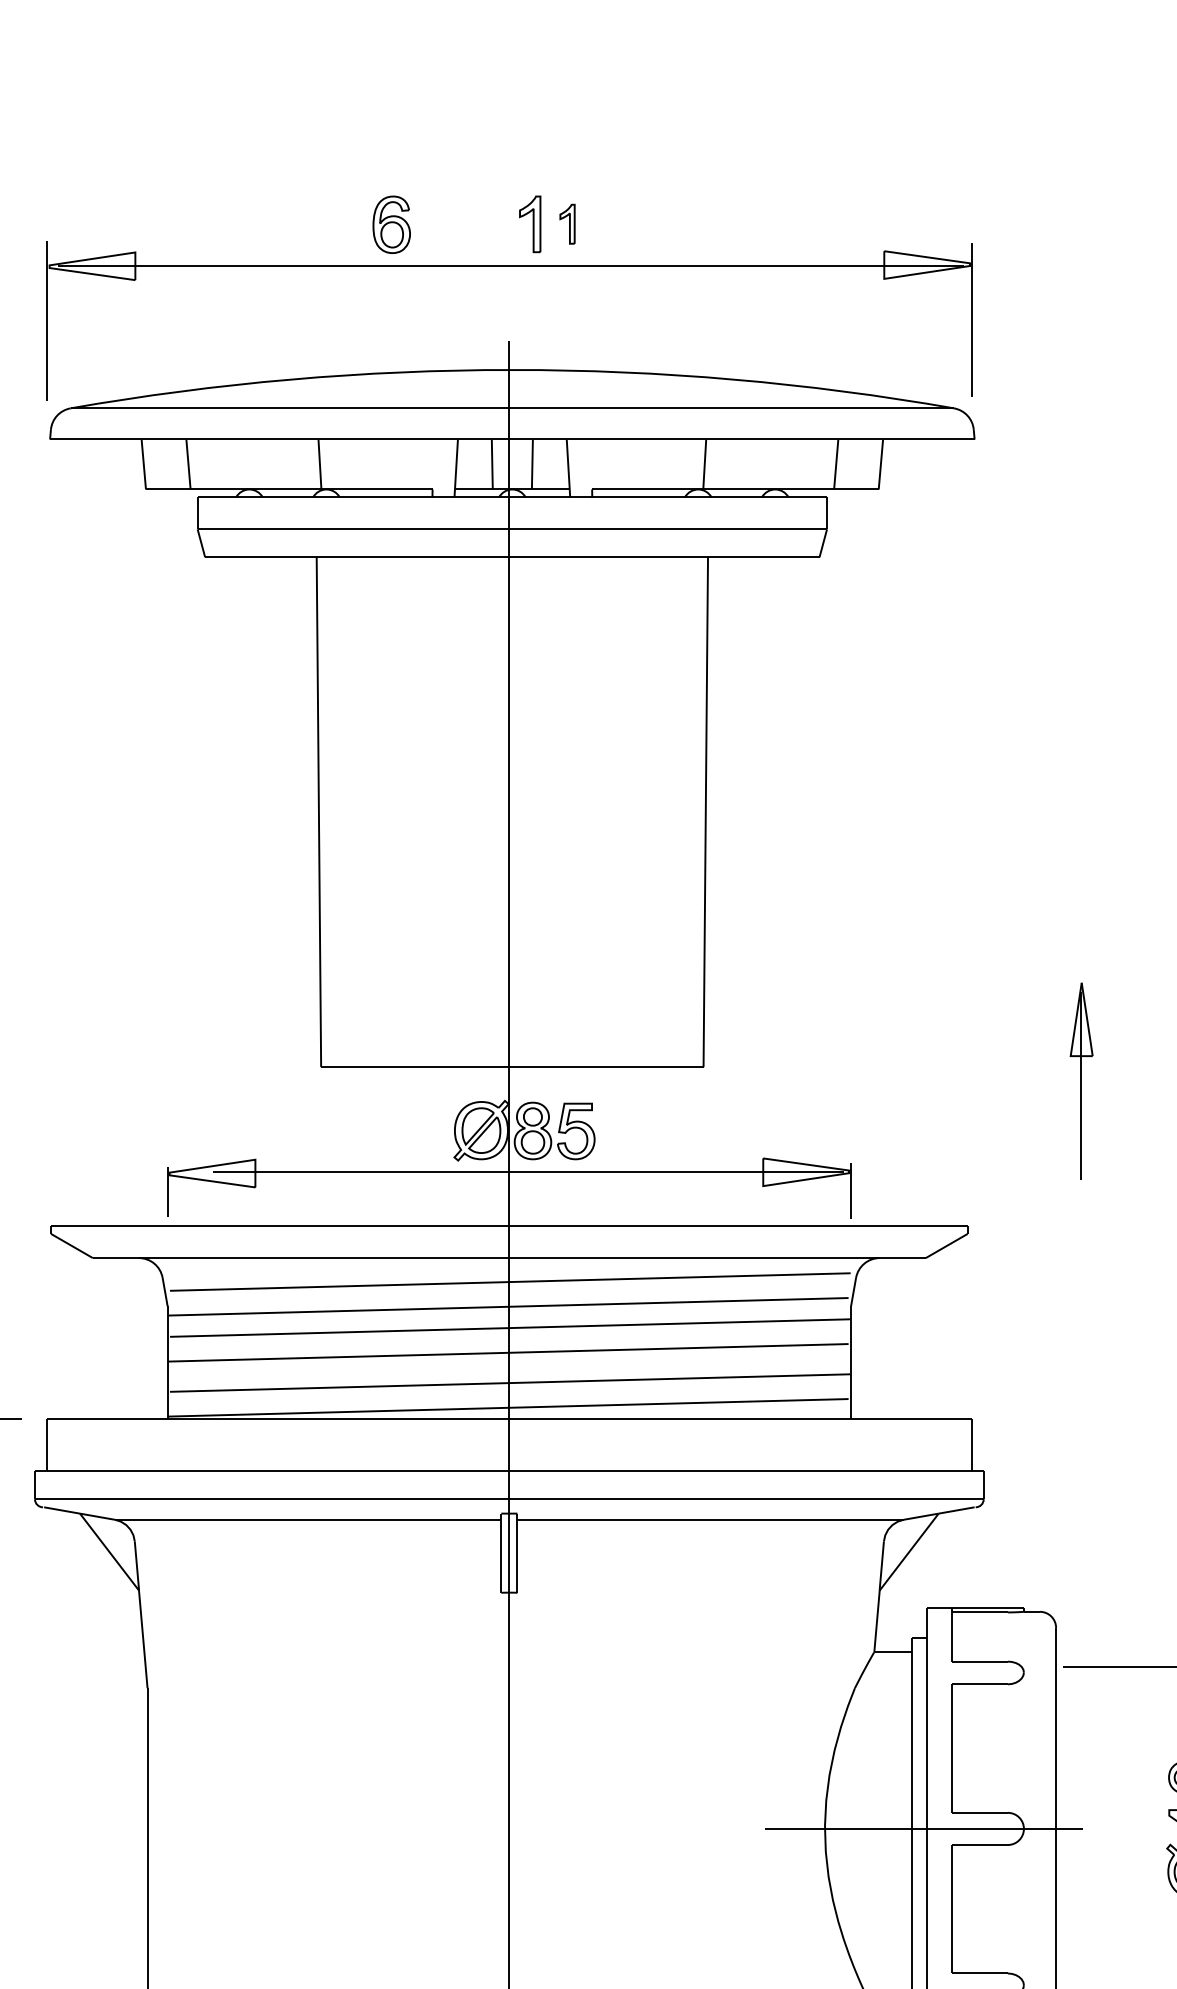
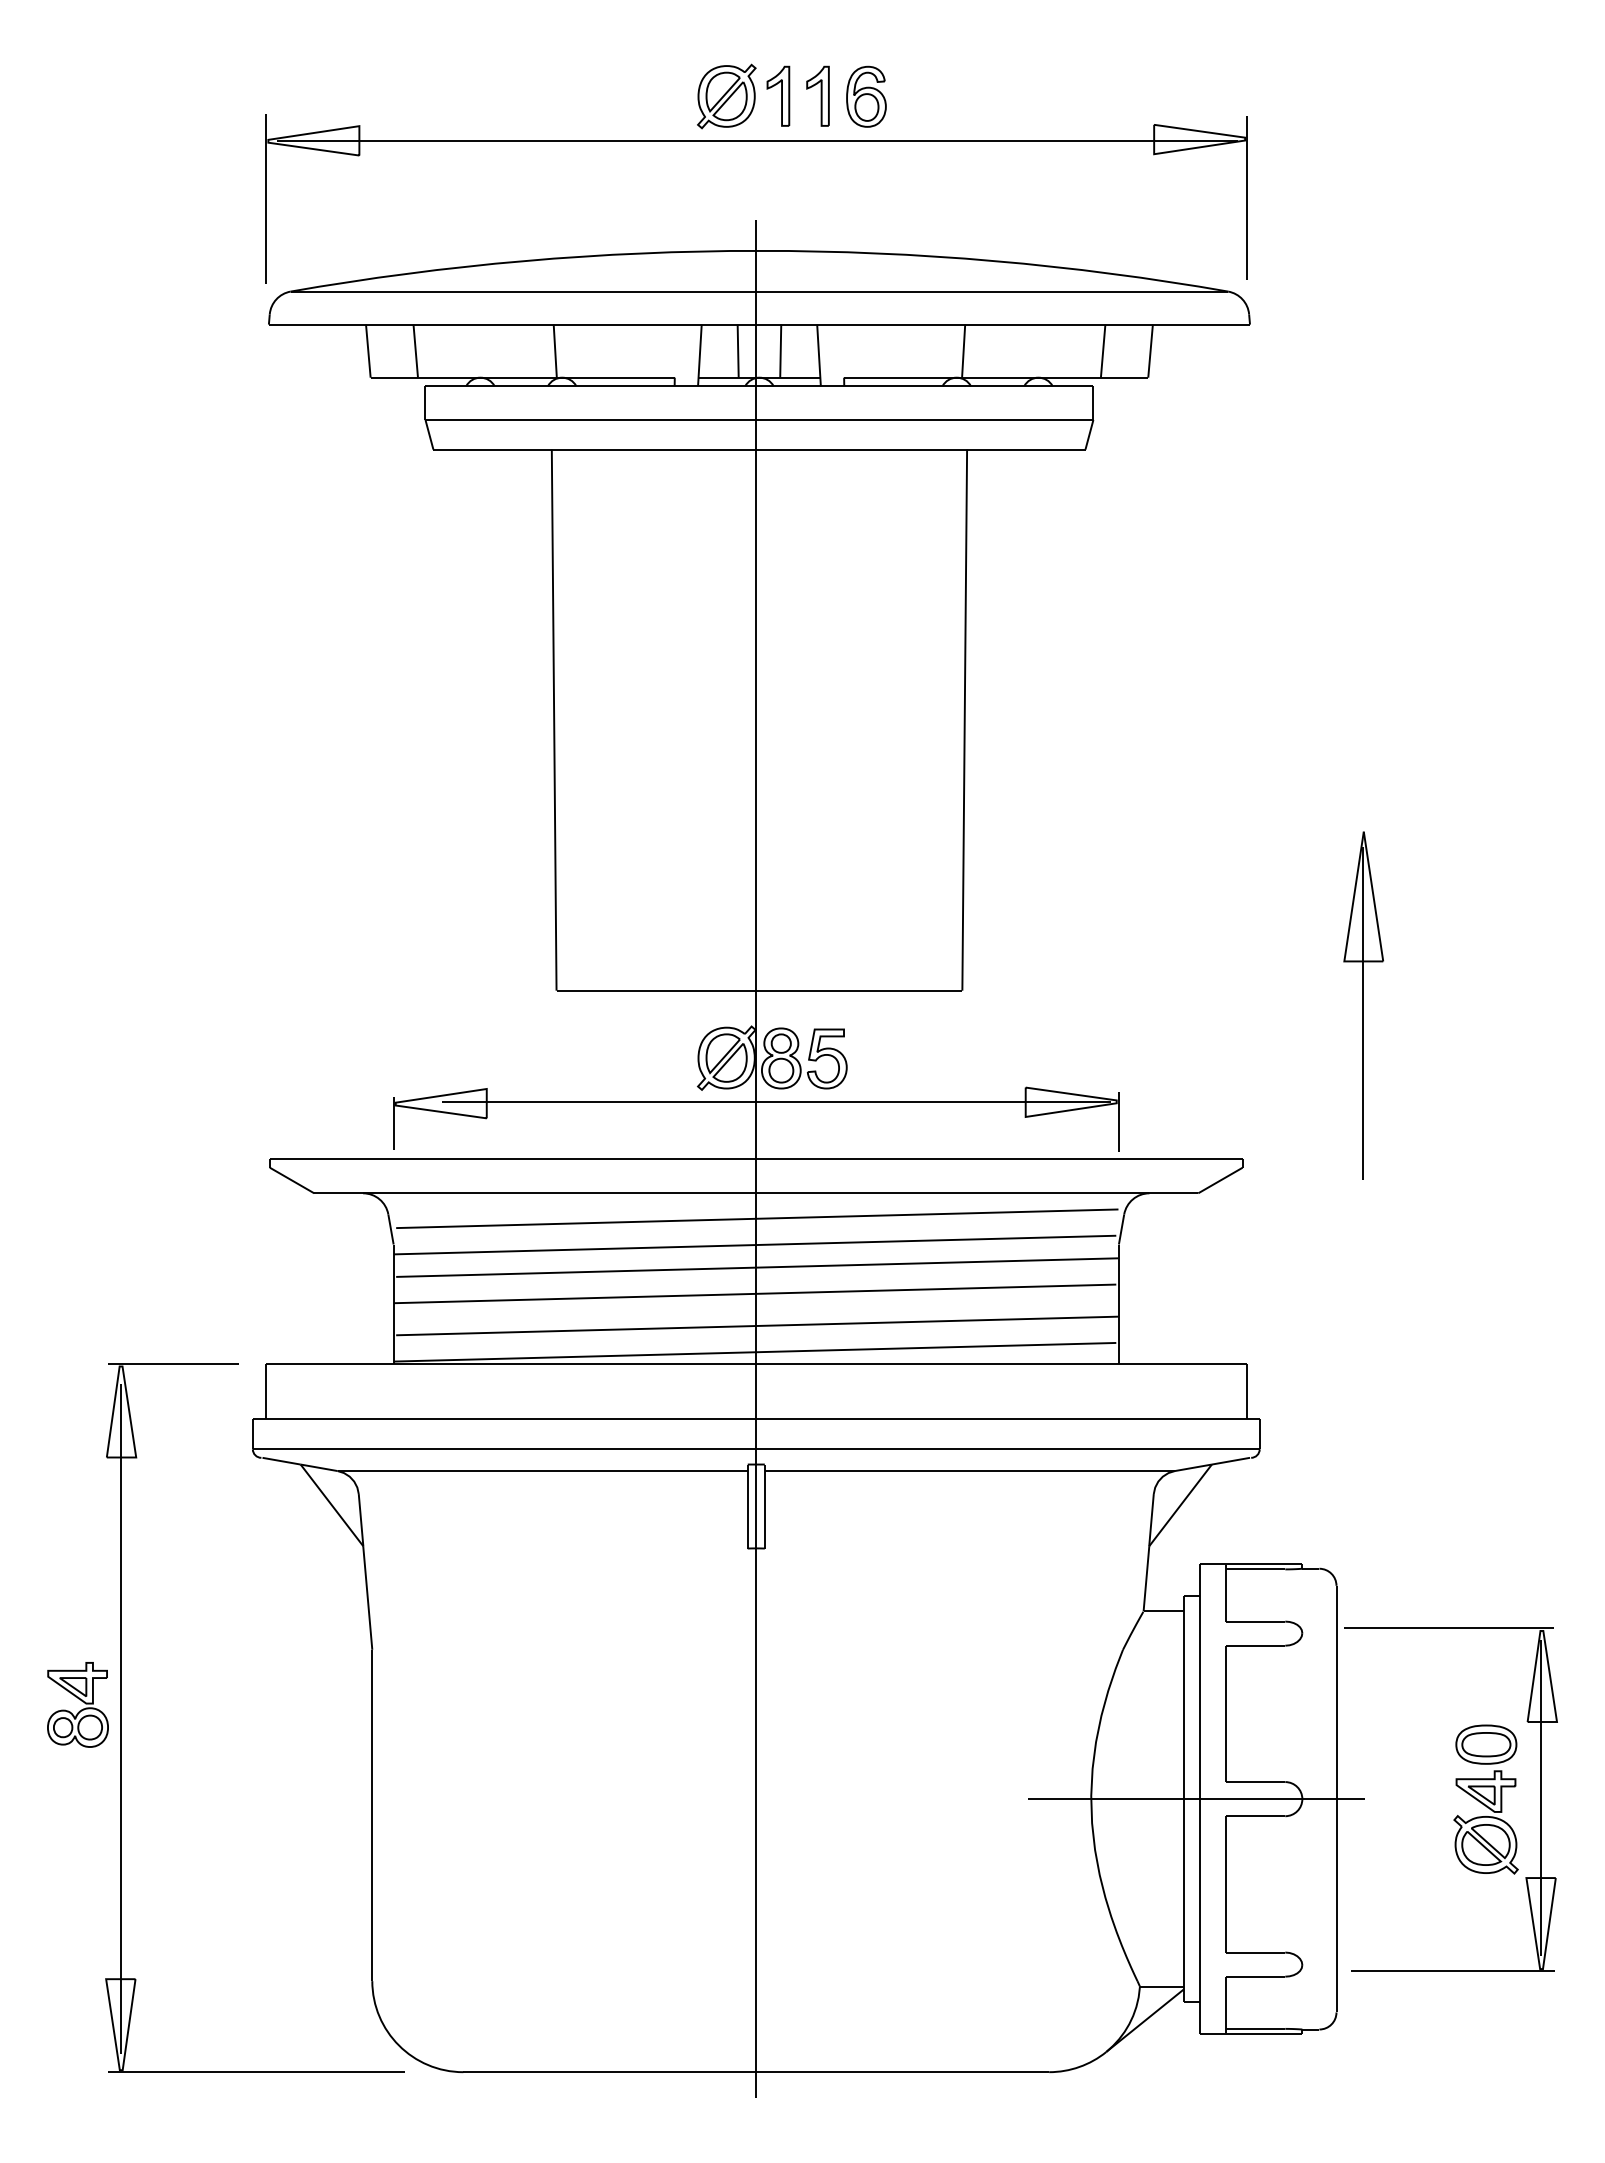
part: (567, 223) -> (817, 95), size x1.43
part: (391, 224) -> (866, 96), moved
part: (481, 224) -> (726, 96), added
part: (1081, 1081) -> (1363, 1005), size x1.67

